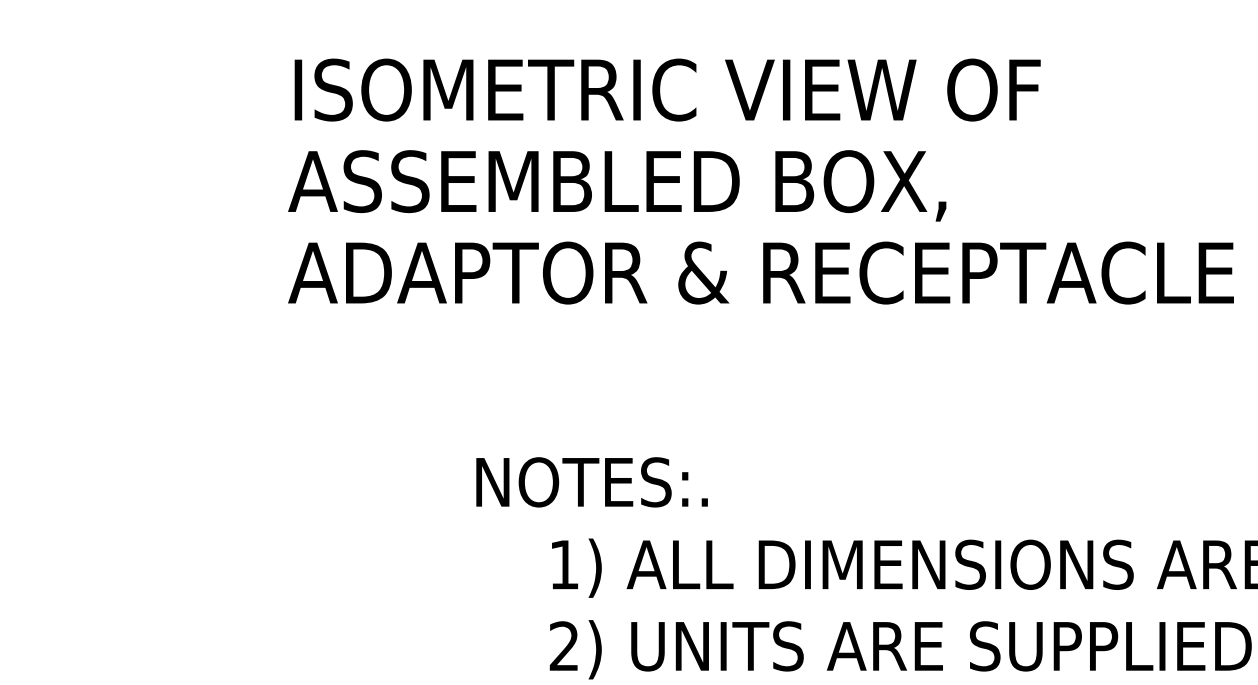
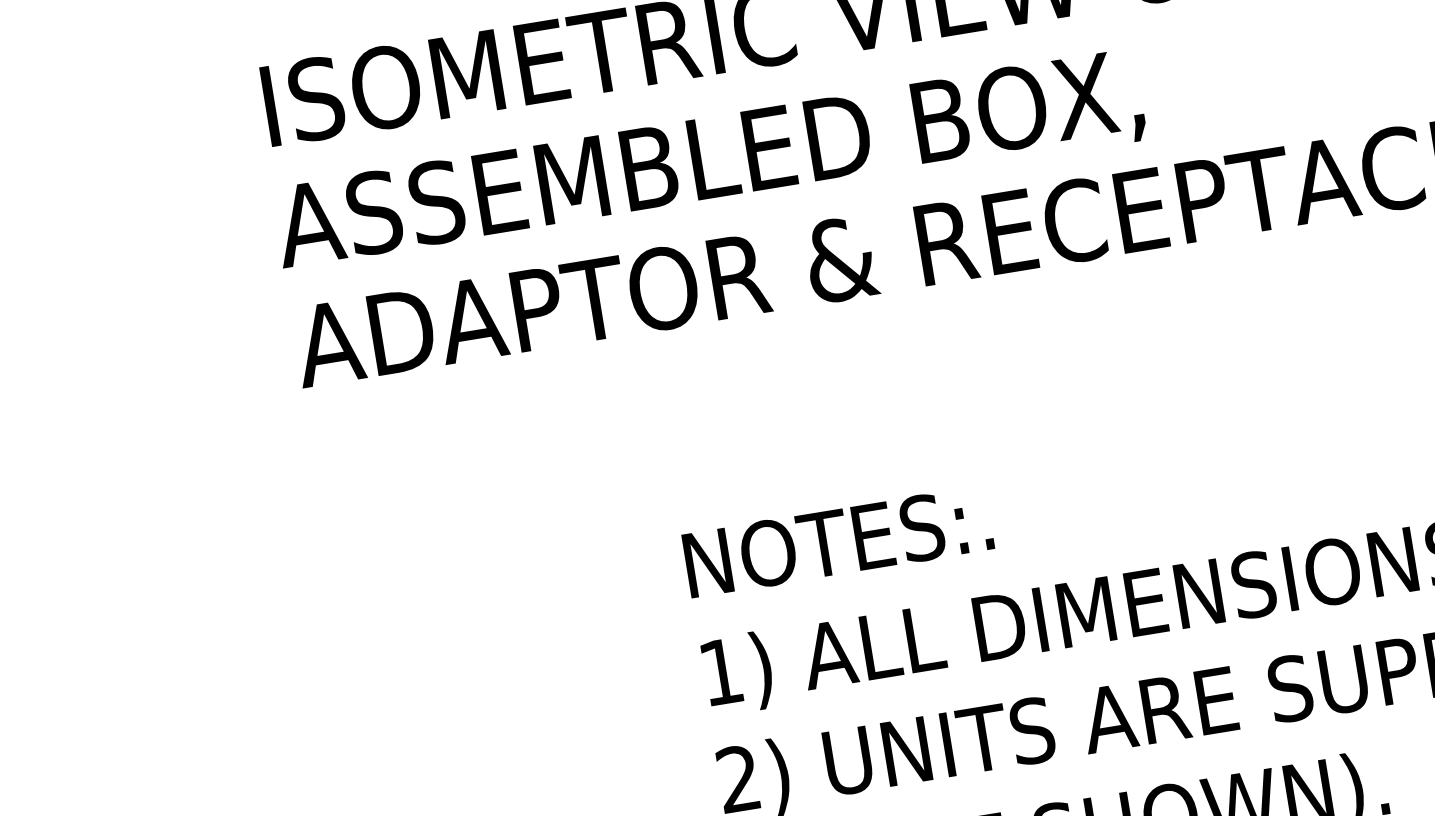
text: (591, 482) -> (837, 542), moved

